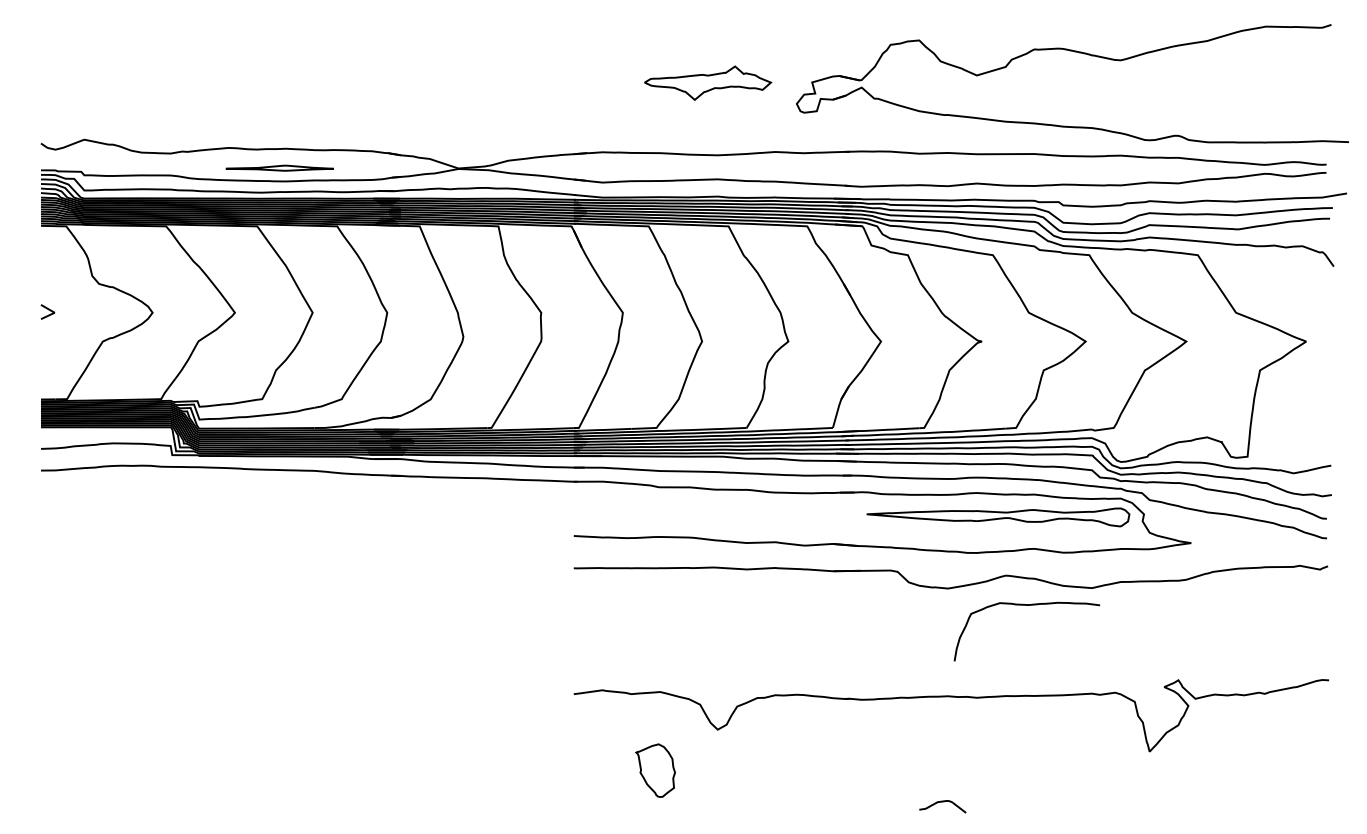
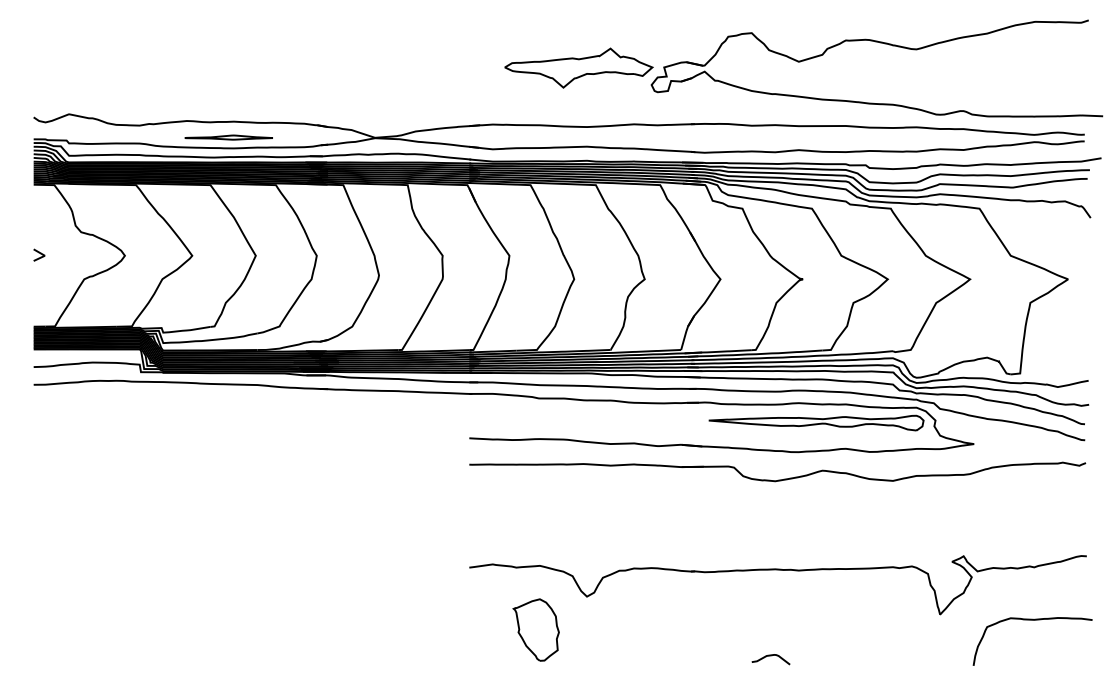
part: (708, 82) -> (579, 67), size x1.43
curve: (1026, 605) -> (1032, 620), moved
part: (655, 770) -> (536, 630), size x1.43

